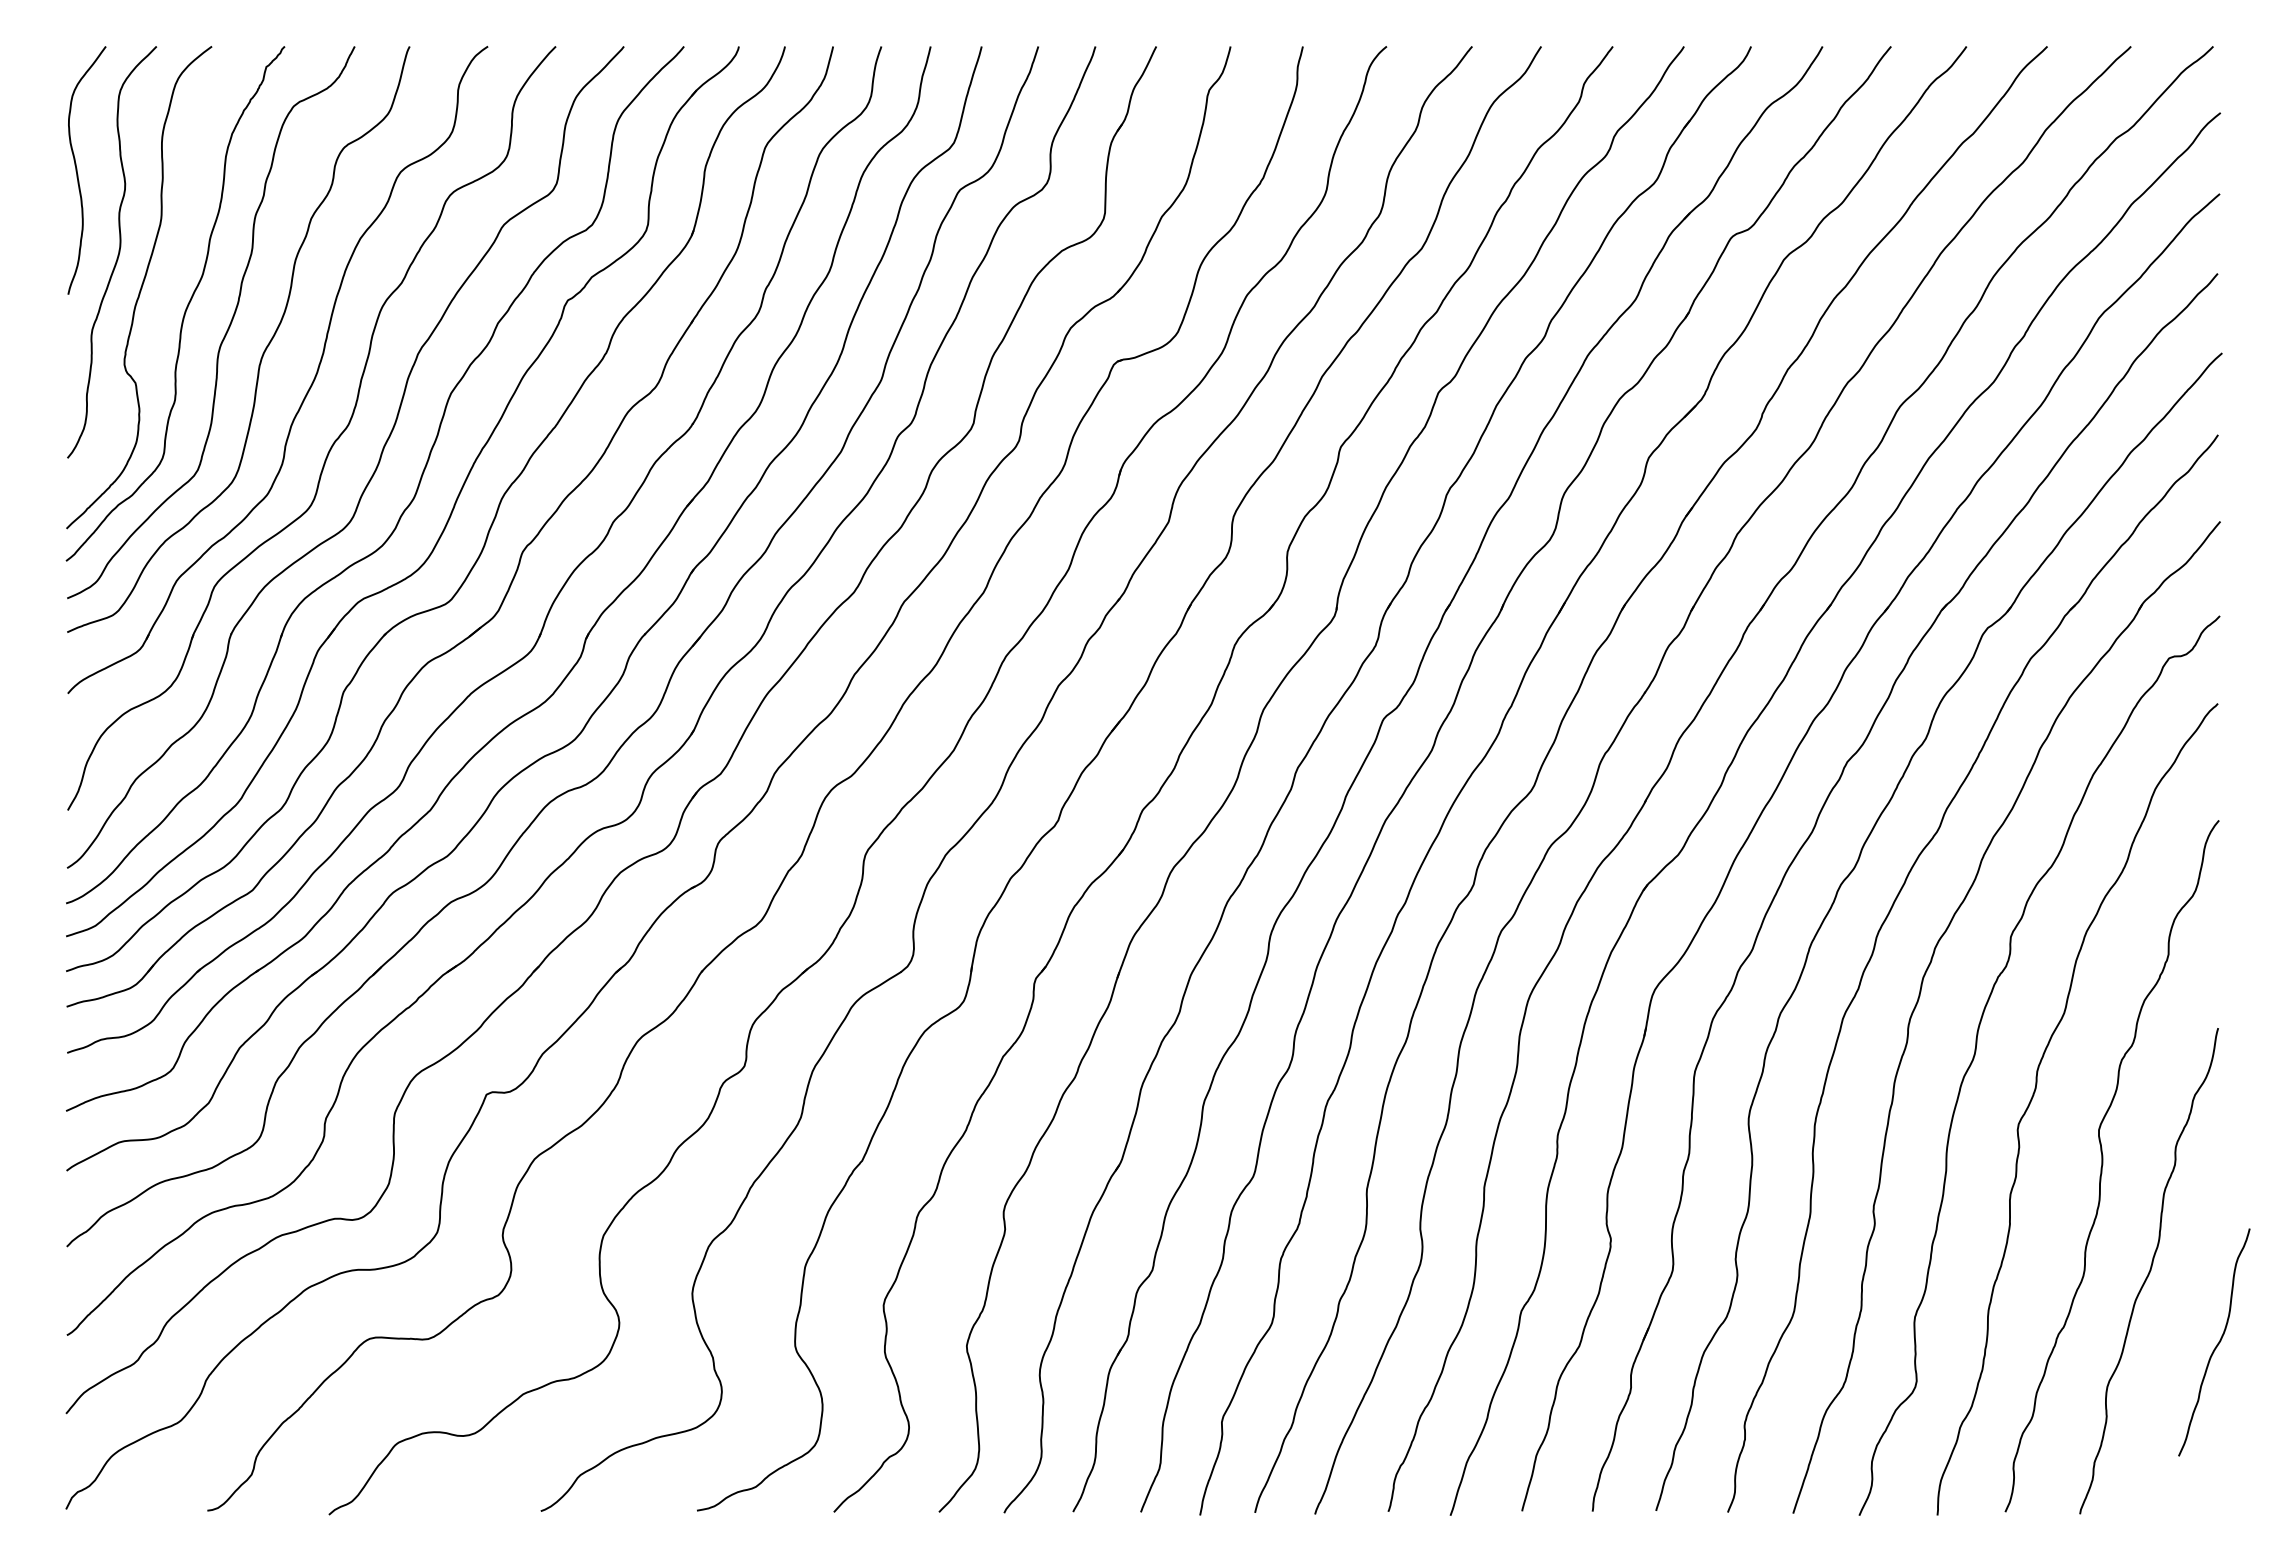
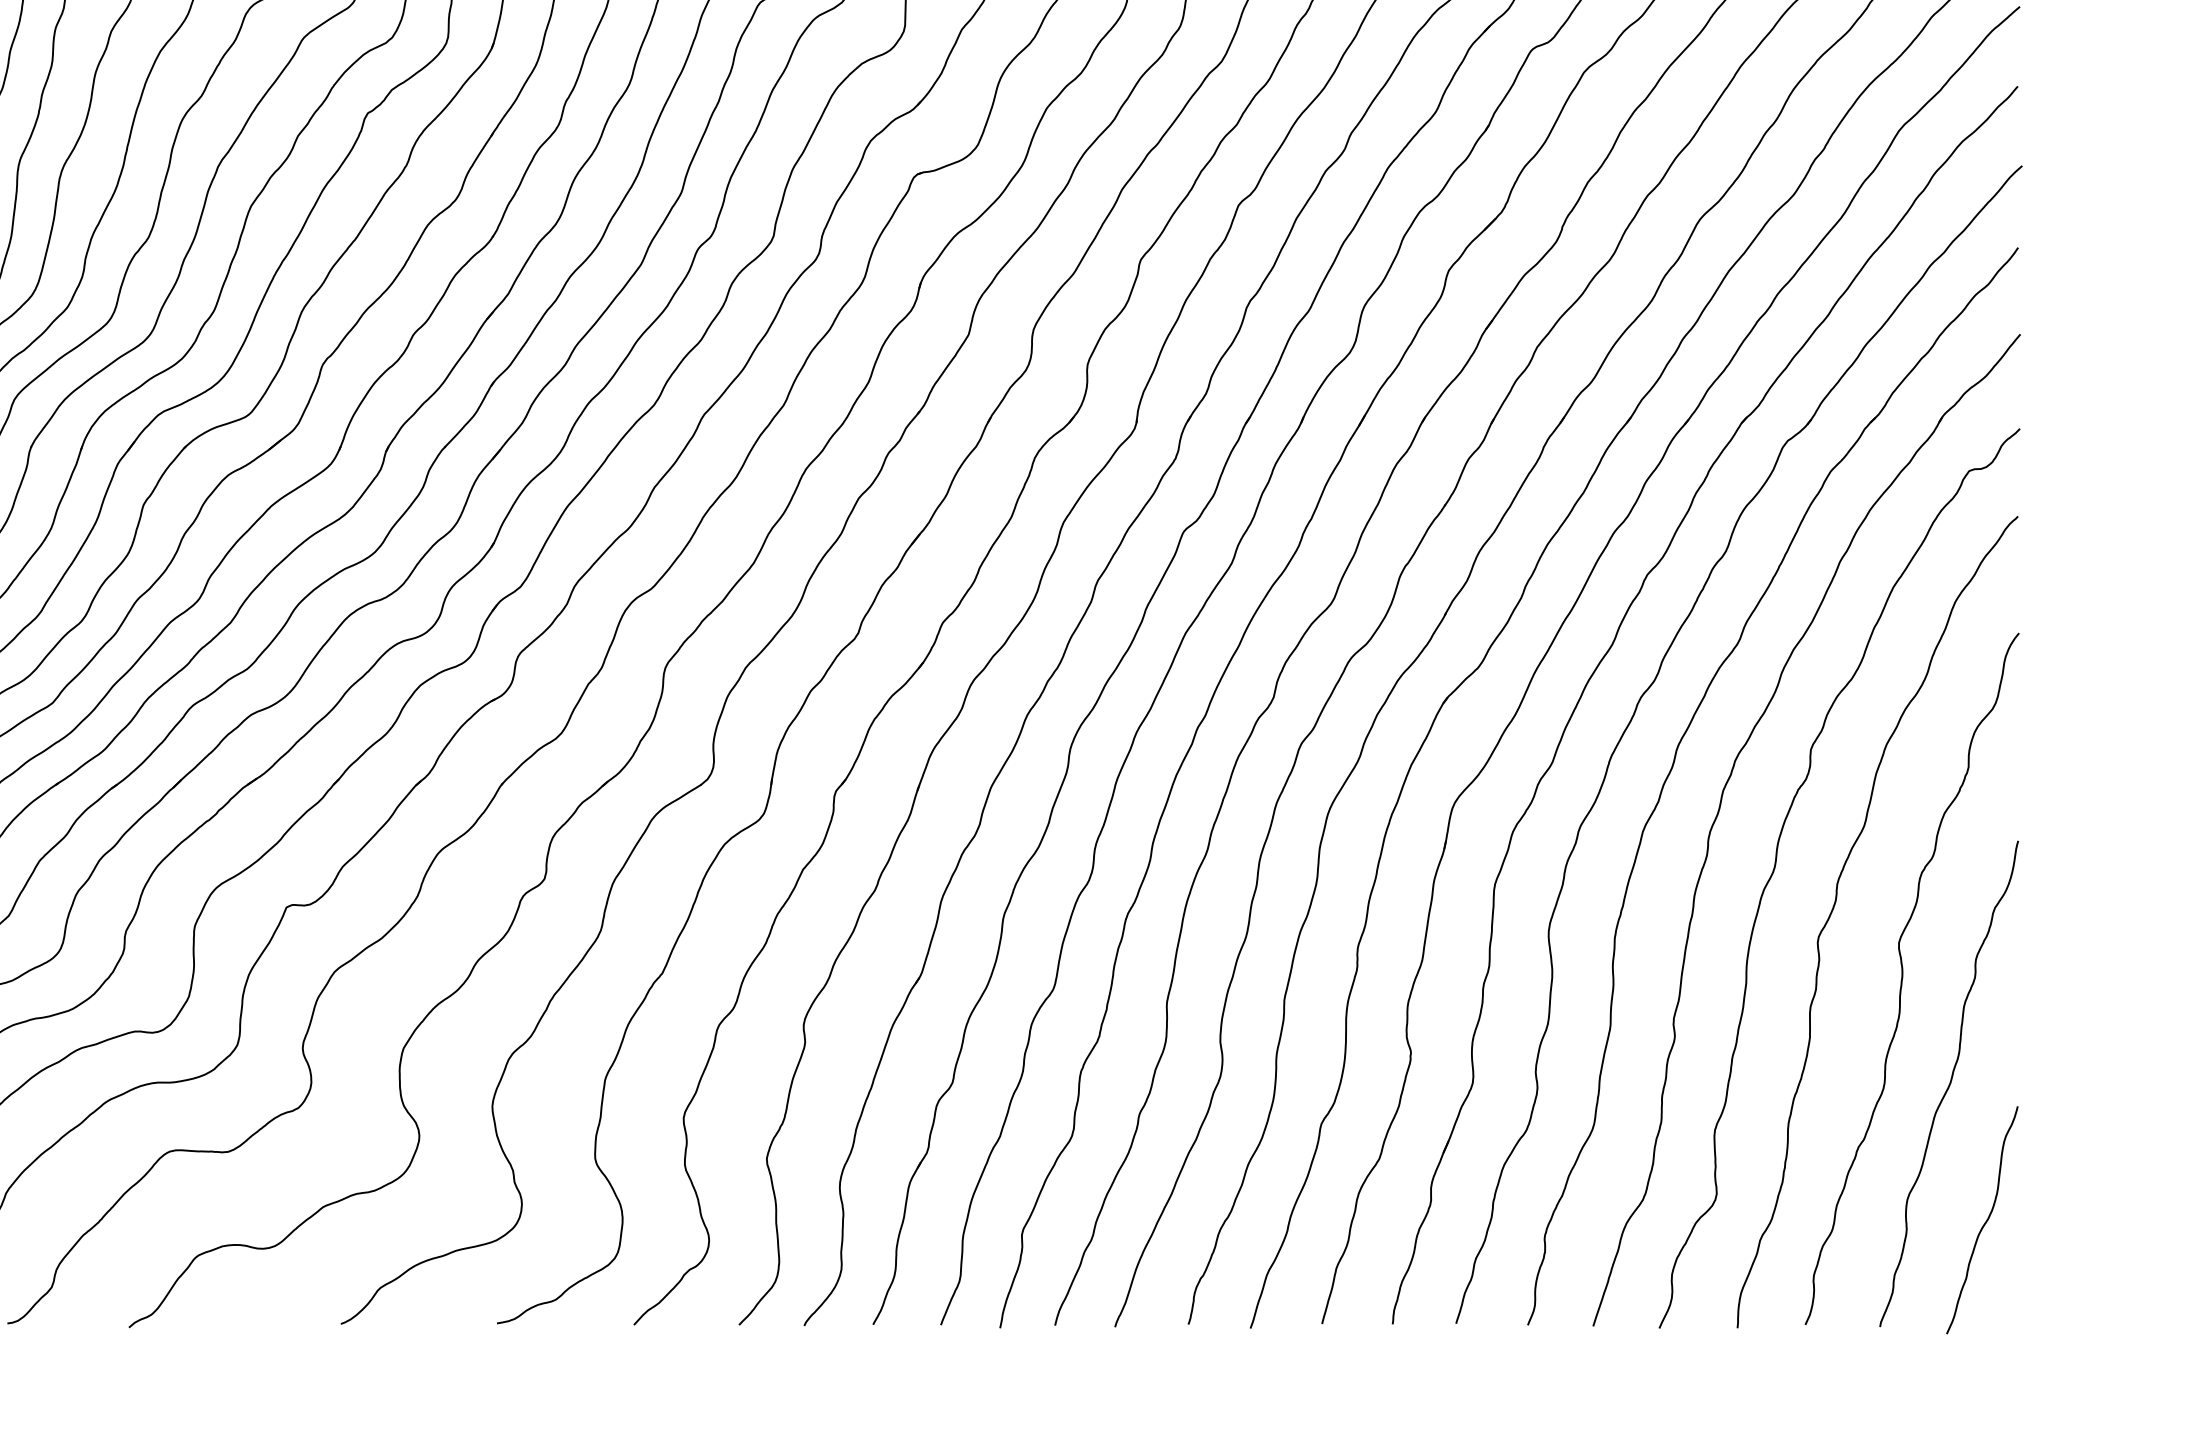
curve: (2216, 1344) -> (1984, 1222), moved

